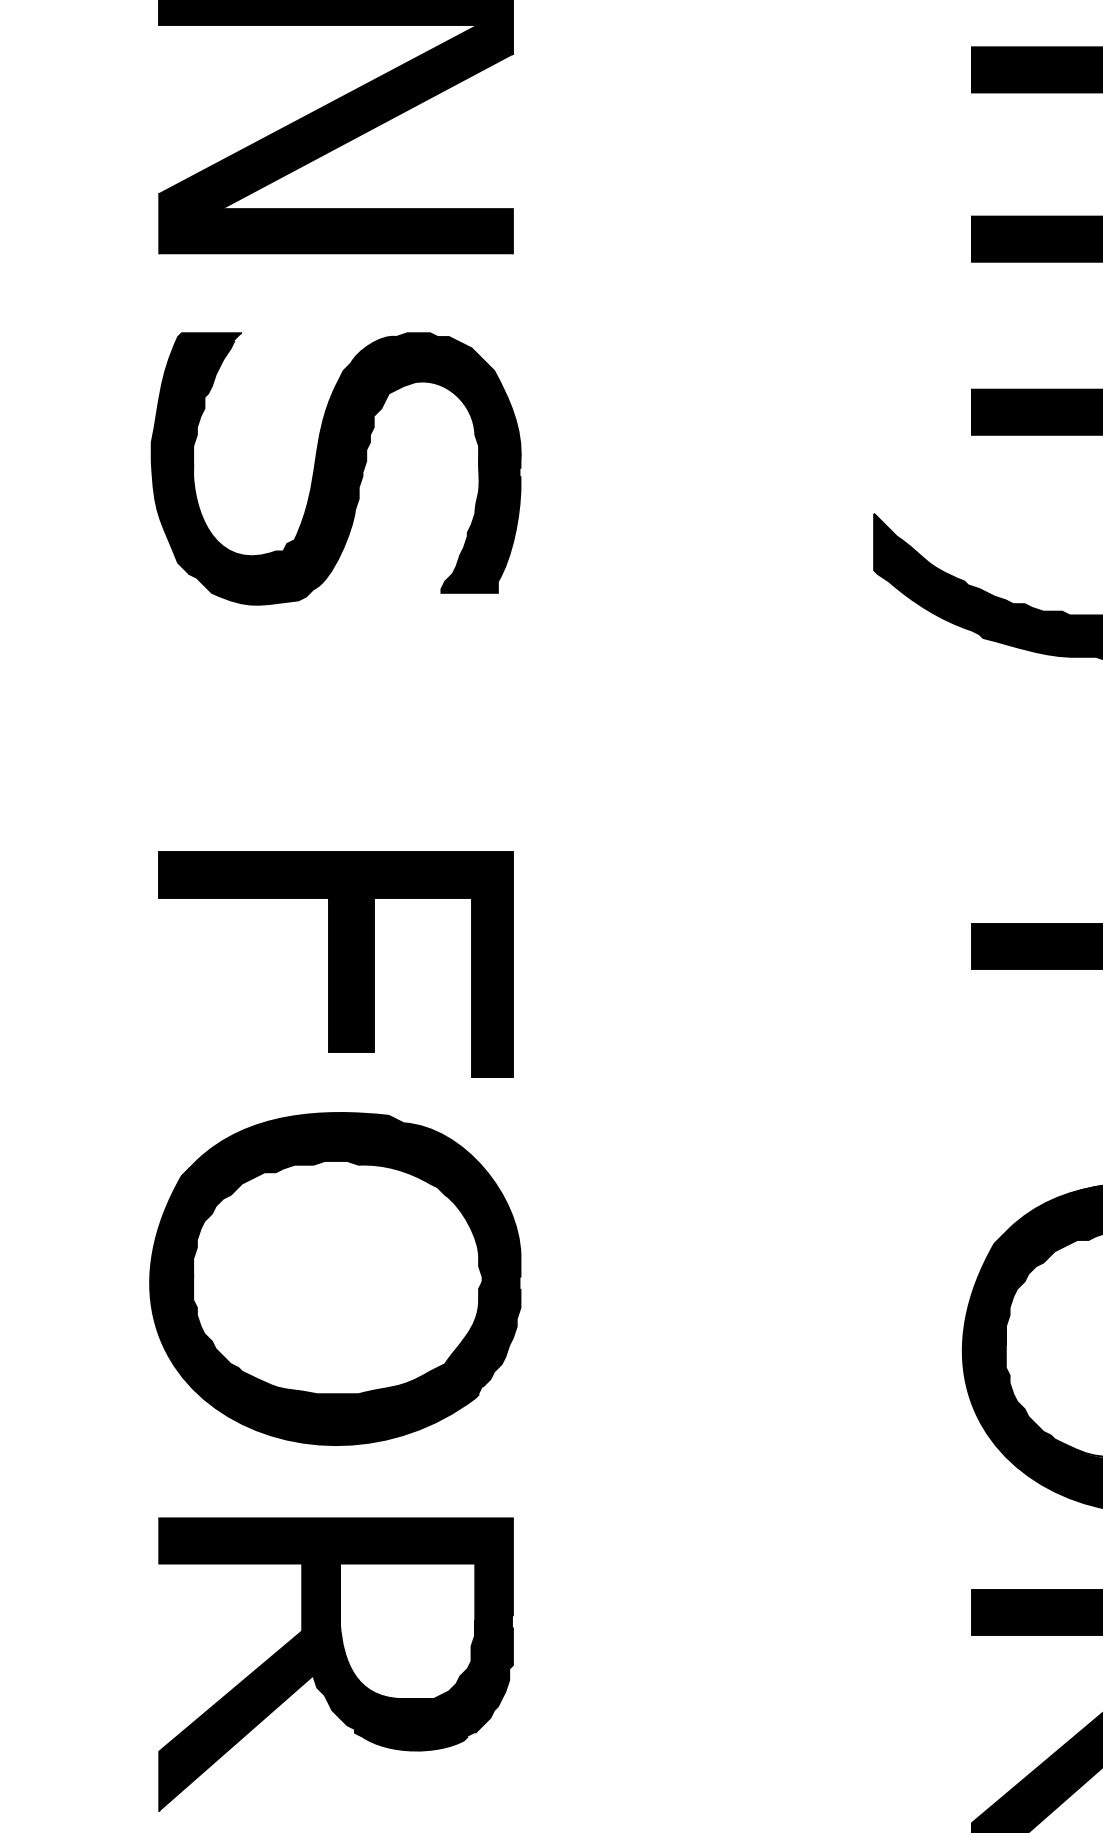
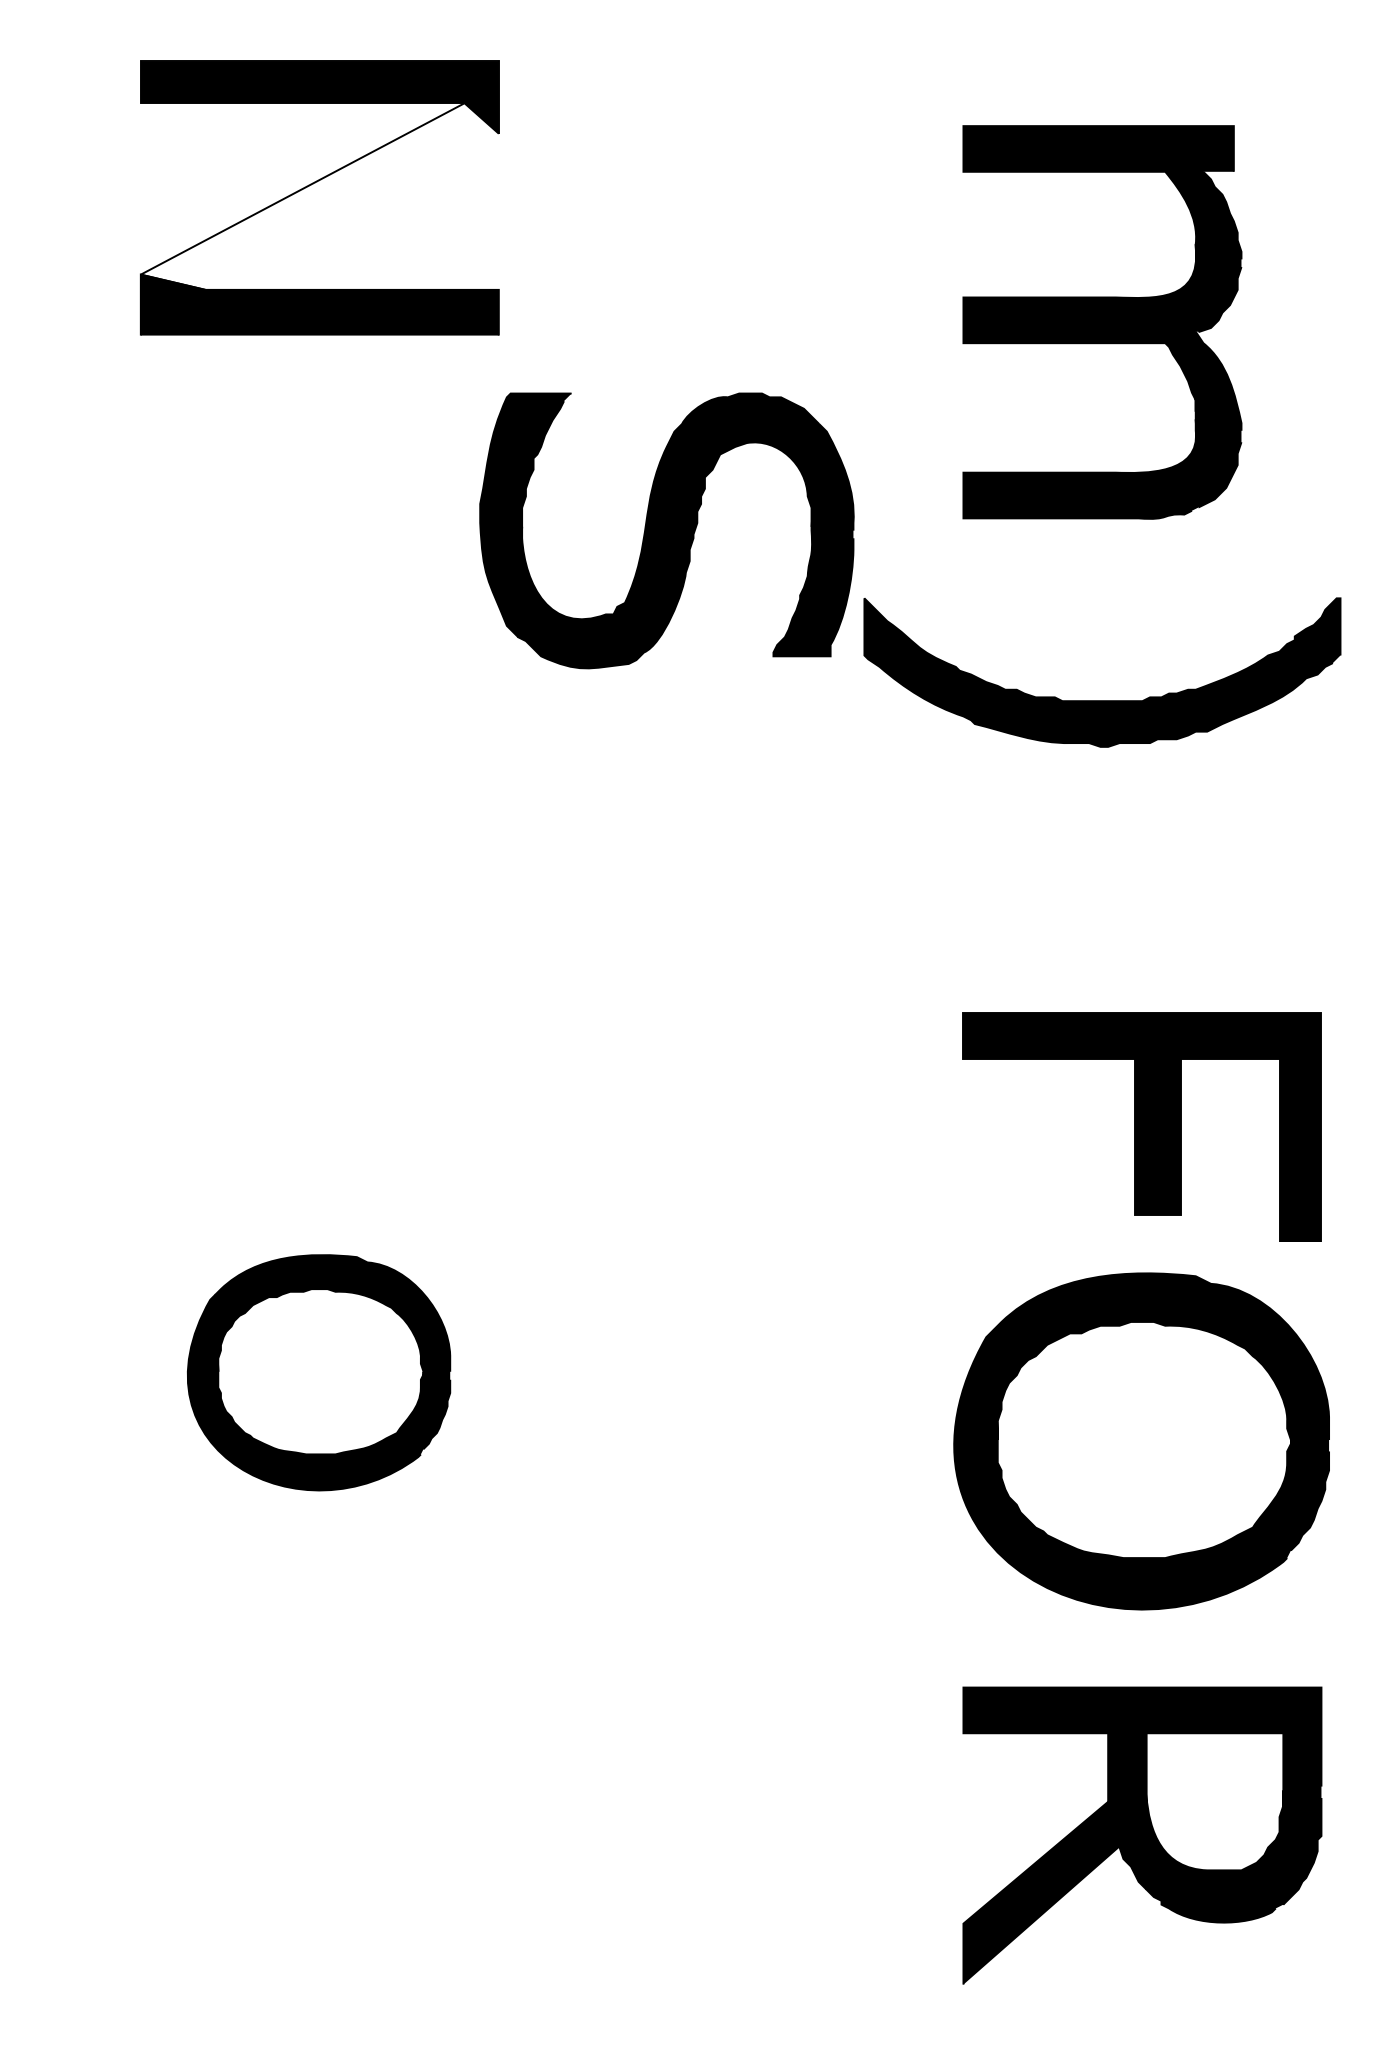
fill: (335, 116) -> (319, 196), removed
part: (335, 468) -> (666, 530), moved
part: (335, 964) -> (319, 1054), removed
part: (334, 1278) -> (318, 1372), size x0.7
part: (335, 1664) -> (319, 1763), removed

